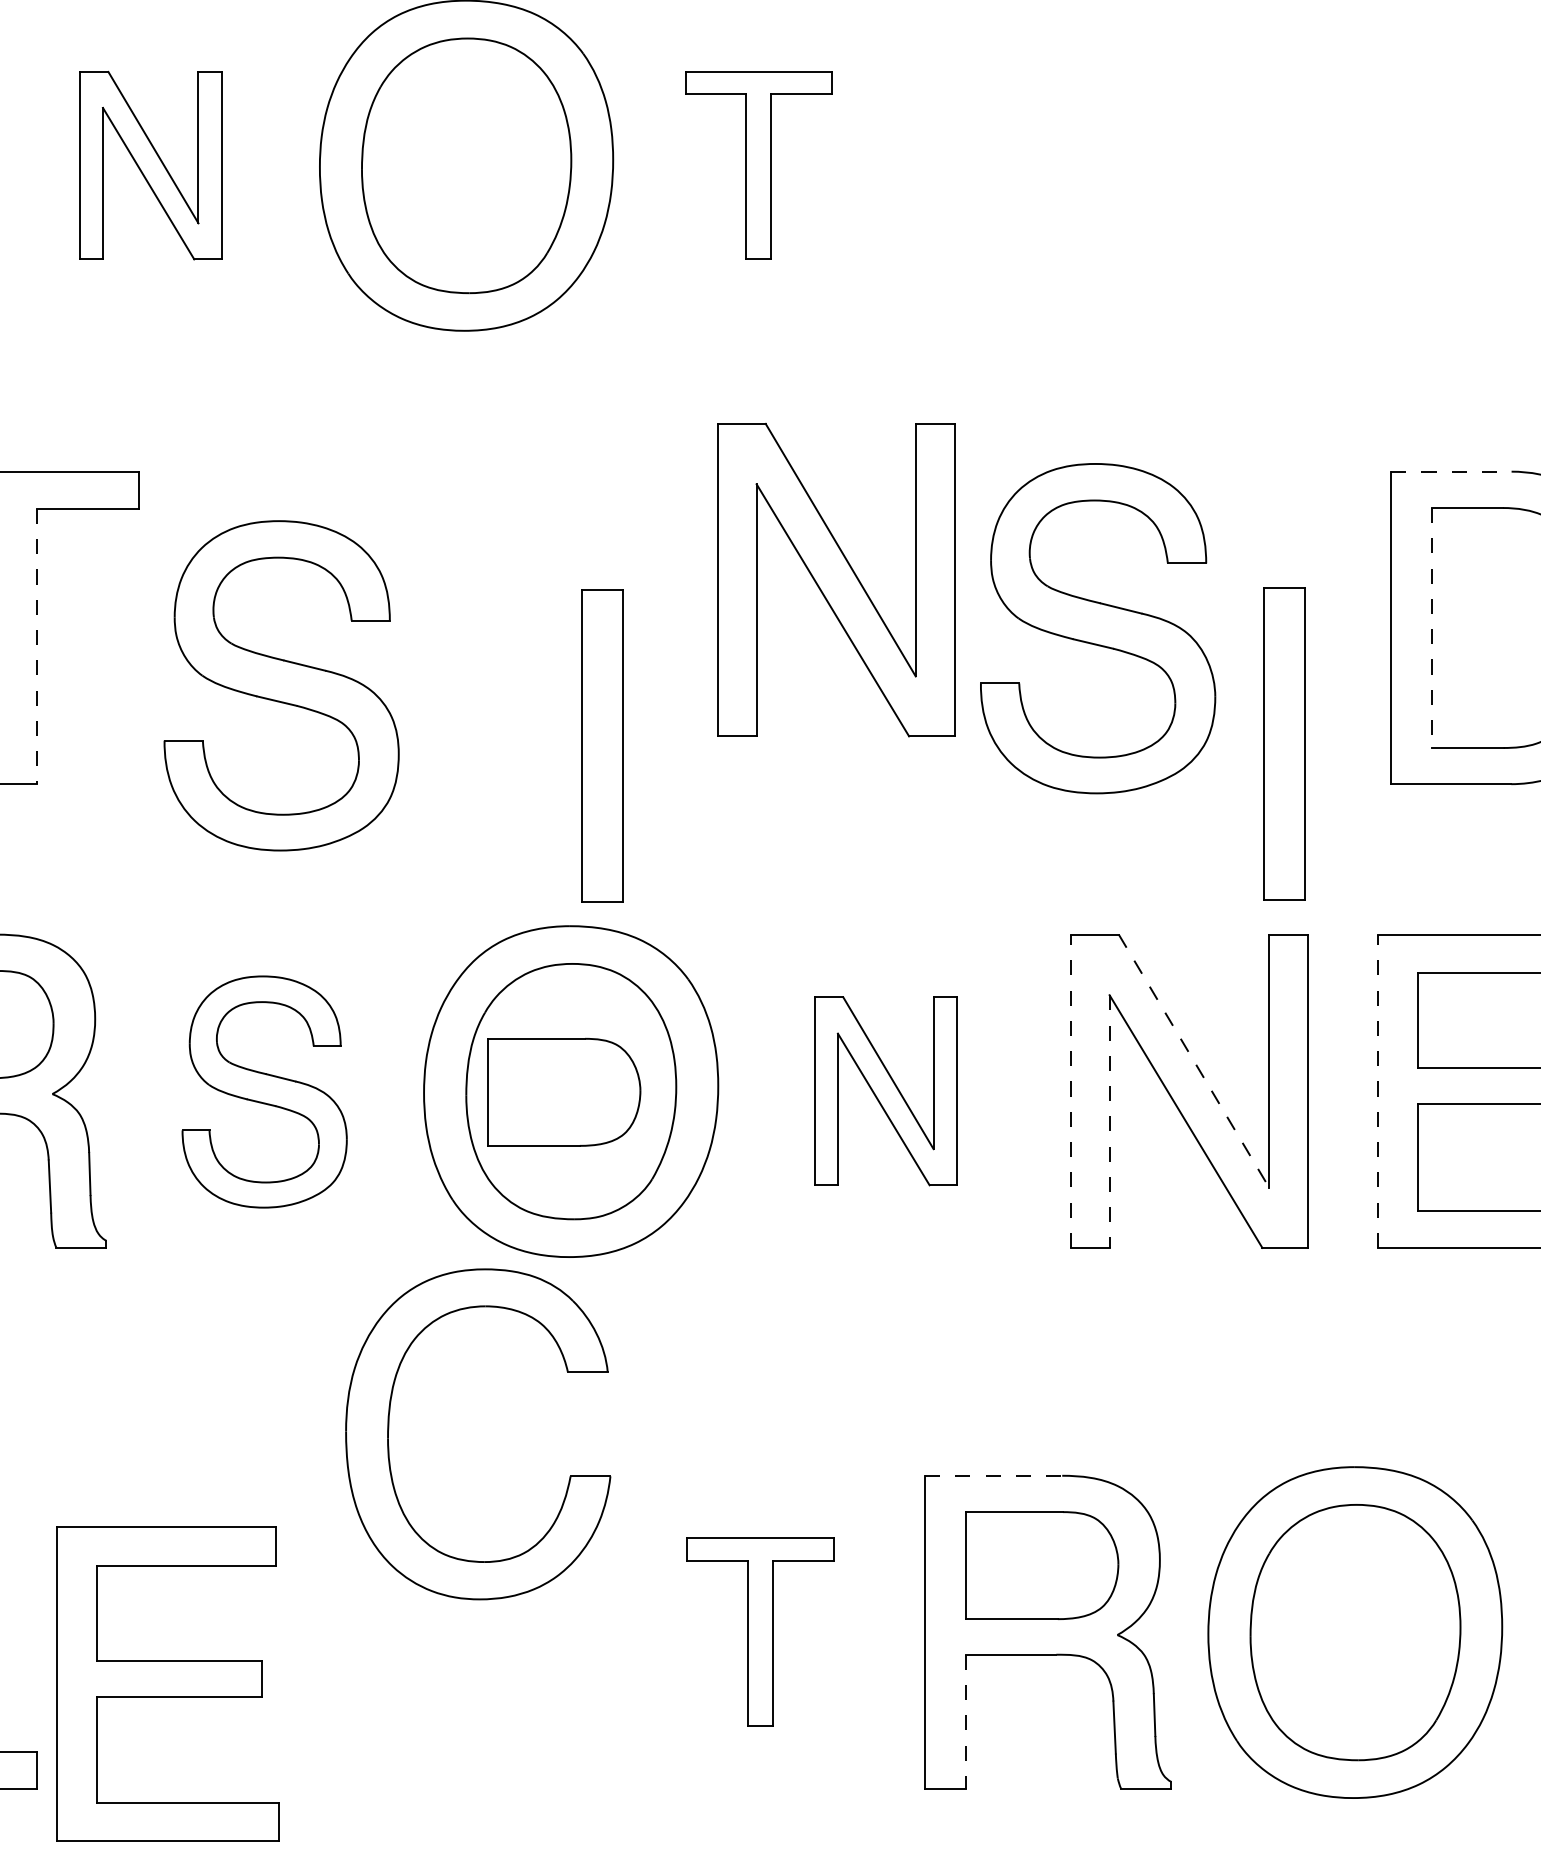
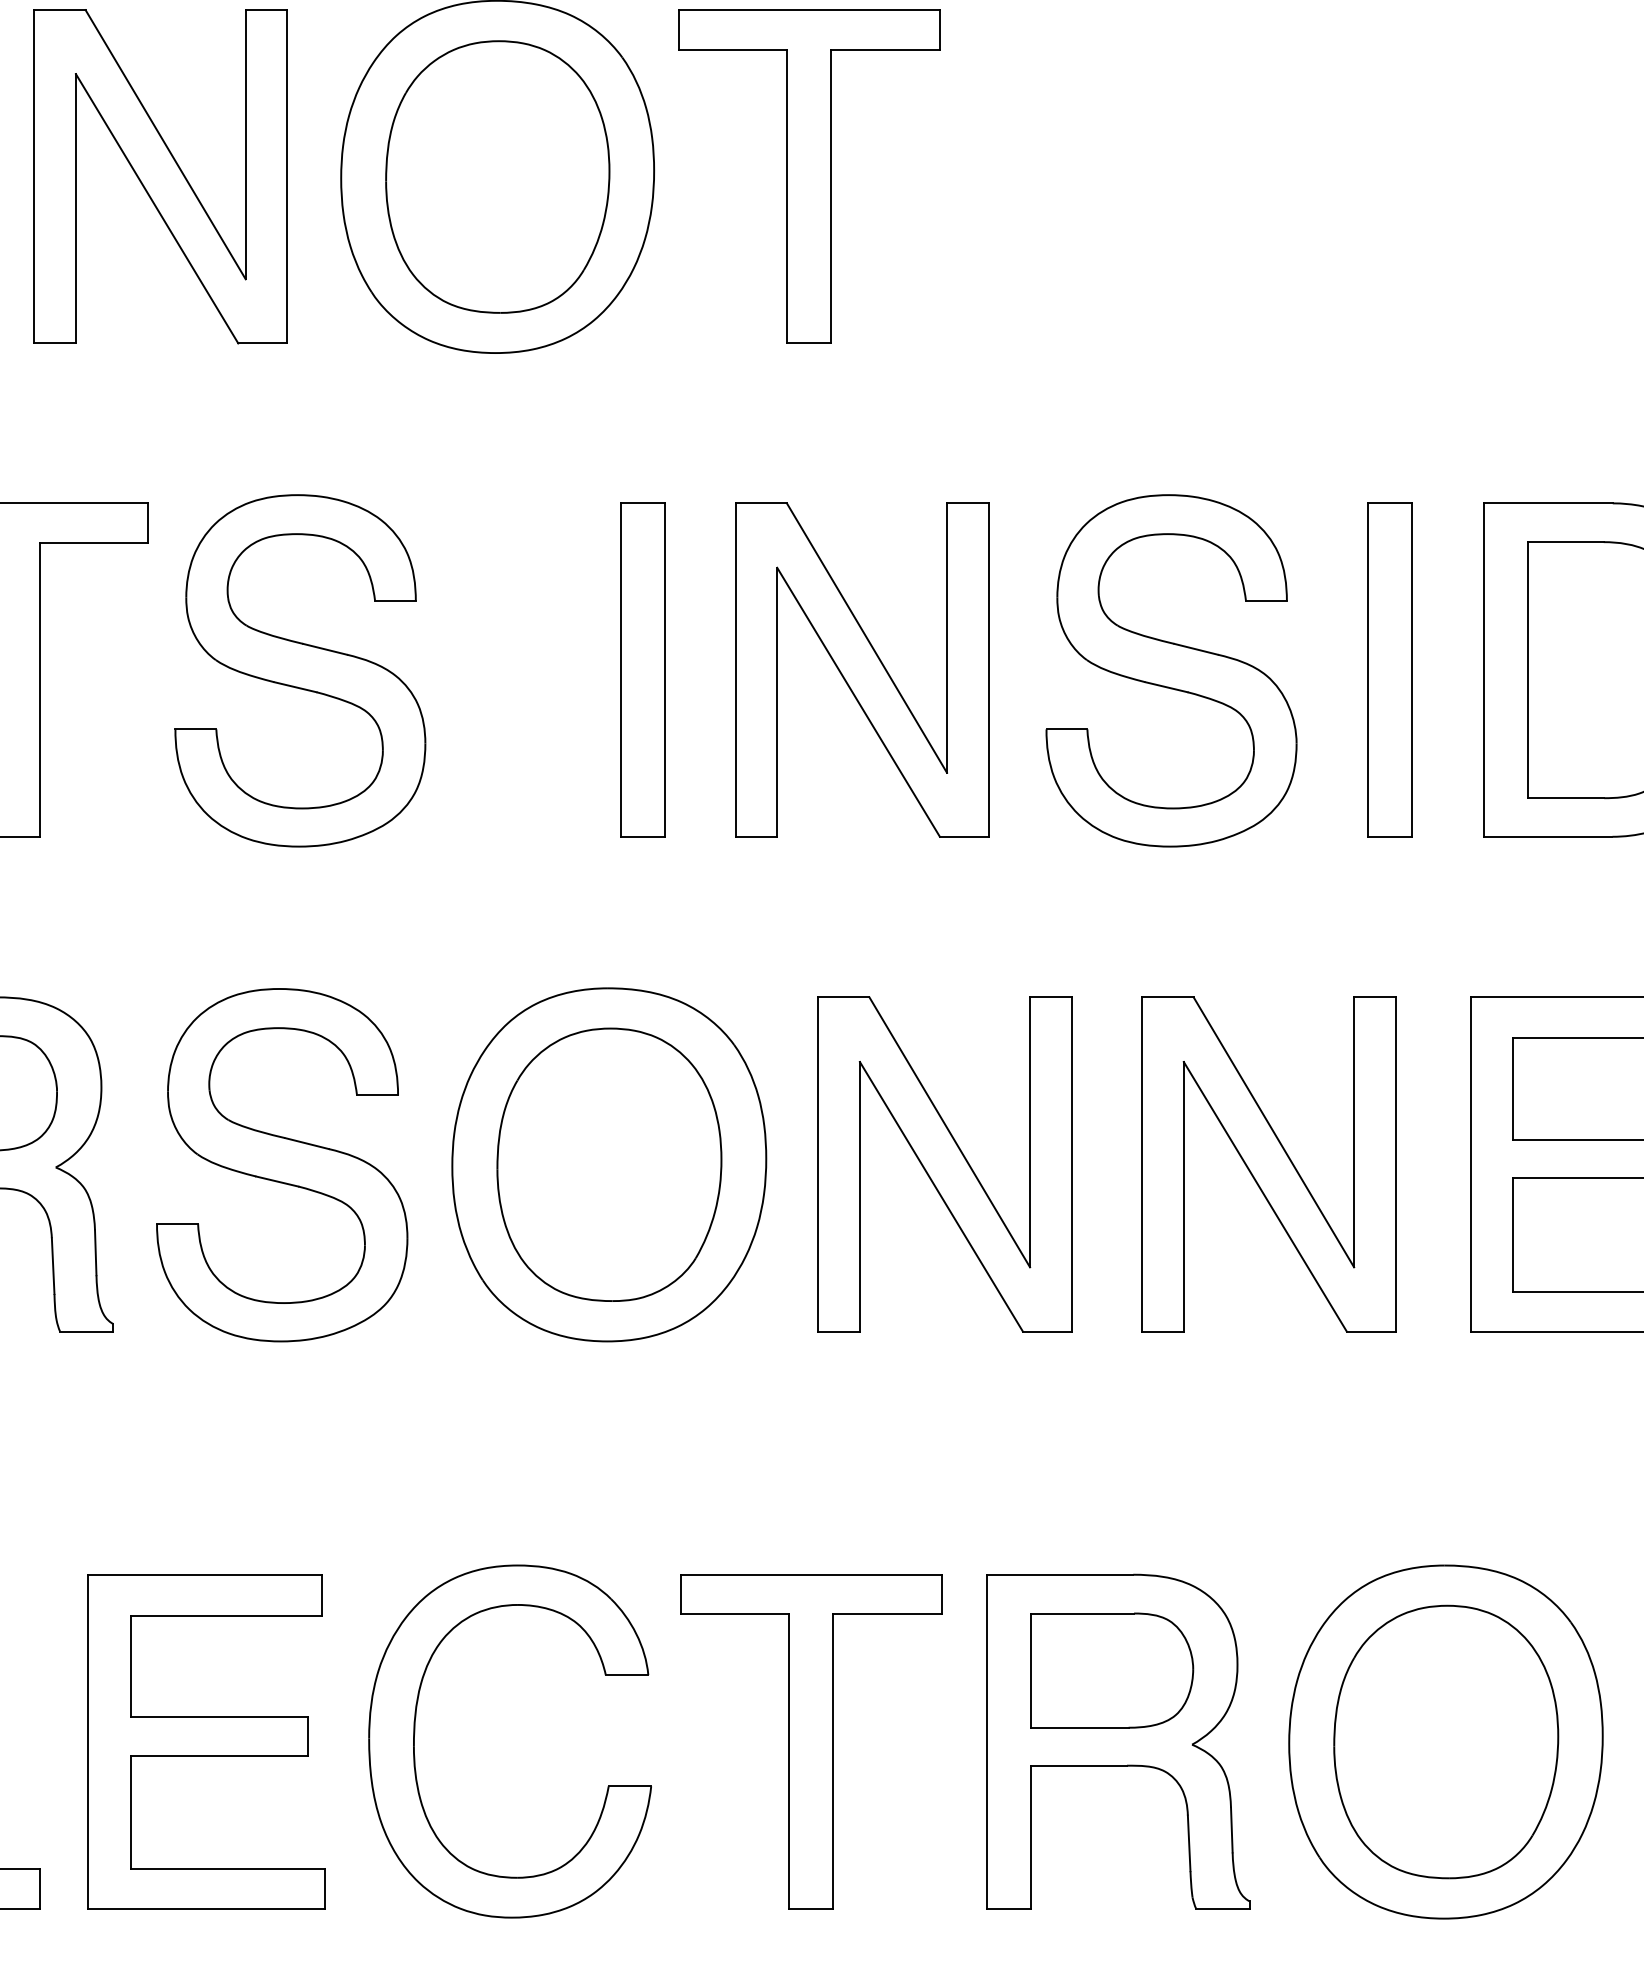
part: (150, 165) -> (160, 176), size x1.67
part: (758, 165) -> (809, 176), size x1.67
line: (1451, 471) -> (1548, 503), dashed -> solid
part: (836, 579) -> (862, 669), moved
line: (1432, 628) -> (1528, 670), dashed -> solid
line: (37, 646) -> (39, 689), dashed -> solid
part: (281, 685) -> (300, 670), moved
part: (1284, 743) -> (1389, 669), moved
part: (602, 745) -> (642, 669), moved
line: (1194, 1061) -> (1274, 1132), dashed -> solid
part: (885, 1091) -> (944, 1164), size x1.67
line: (1070, 1091) -> (1142, 1164), dashed -> solid
line: (1378, 1091) -> (1470, 1164), dashed -> solid
part: (264, 1092) -> (282, 1165), size x1.43
part: (564, 1092) -> (602, 1165), removed
line: (1109, 1121) -> (1183, 1196), dashed -> solid
part: (389, 1426) -> (415, 1733), moved
line: (994, 1475) -> (1060, 1574), dashed -> solid
part: (760, 1632) -> (811, 1741), size x1.67
part: (167, 1683) -> (206, 1741), moved
line: (965, 1722) -> (1030, 1837), dashed -> solid

